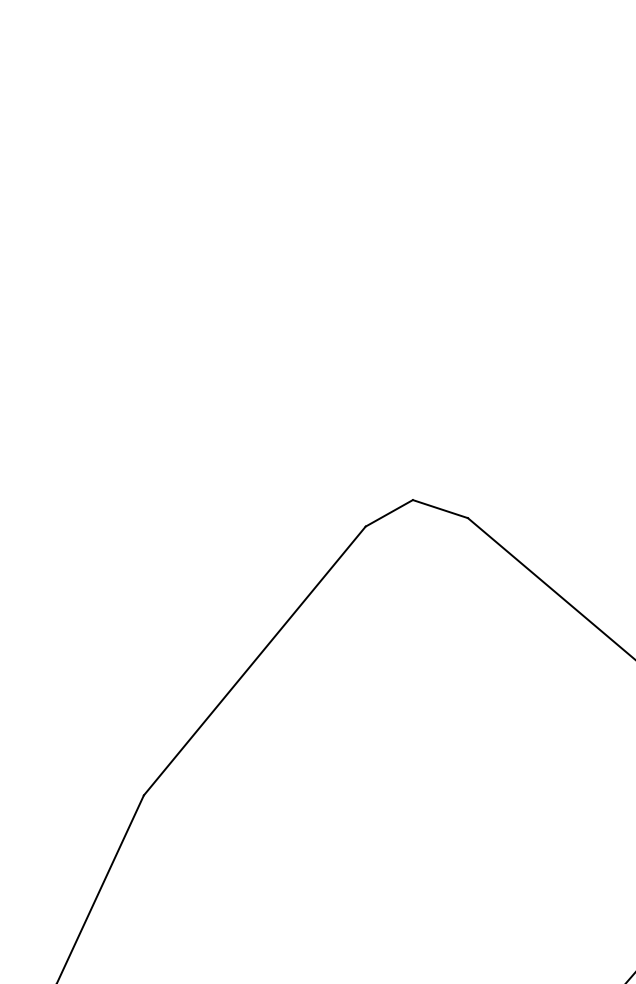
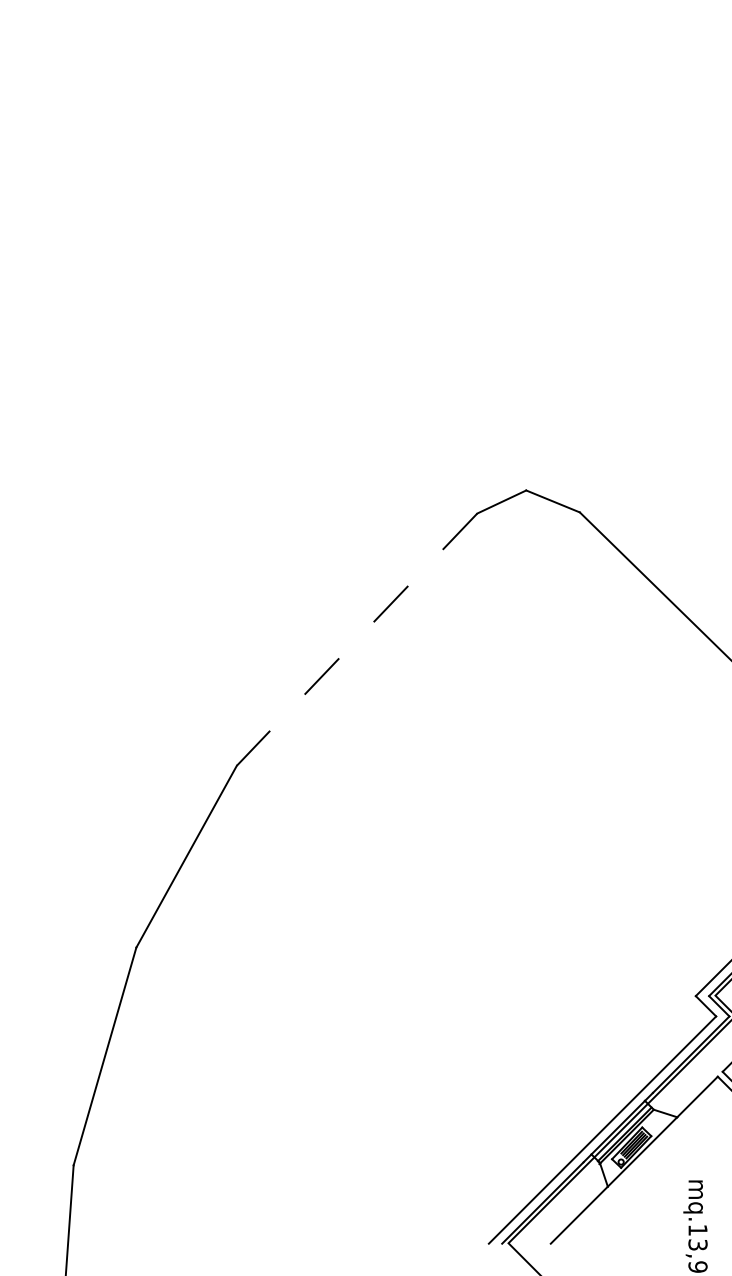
line: (254, 661) -> (356, 640), solid -> dashed

